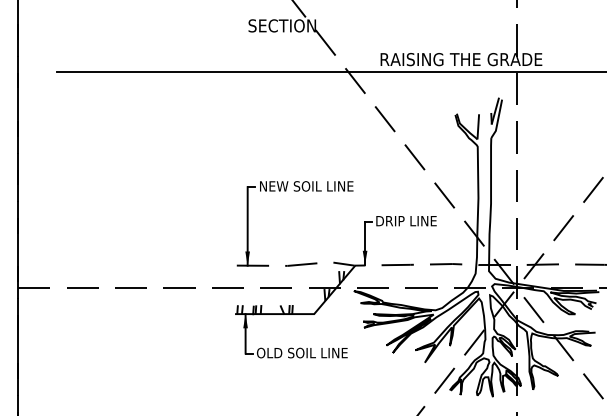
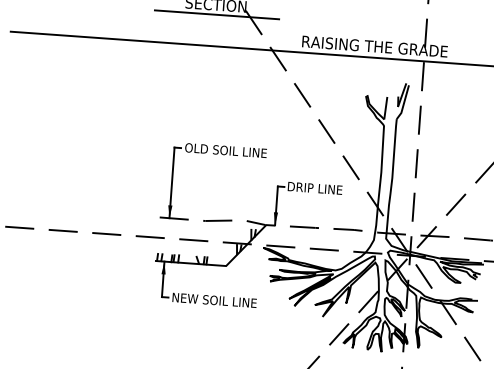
line: (284, 36) -> (217, 14), added
text: (306, 186) -> (227, 150), NEW SOIL LINE -> OLD SOIL LINE
text: (303, 352) -> (214, 299), OLD SOIL LINE -> NEW SOIL LINE

